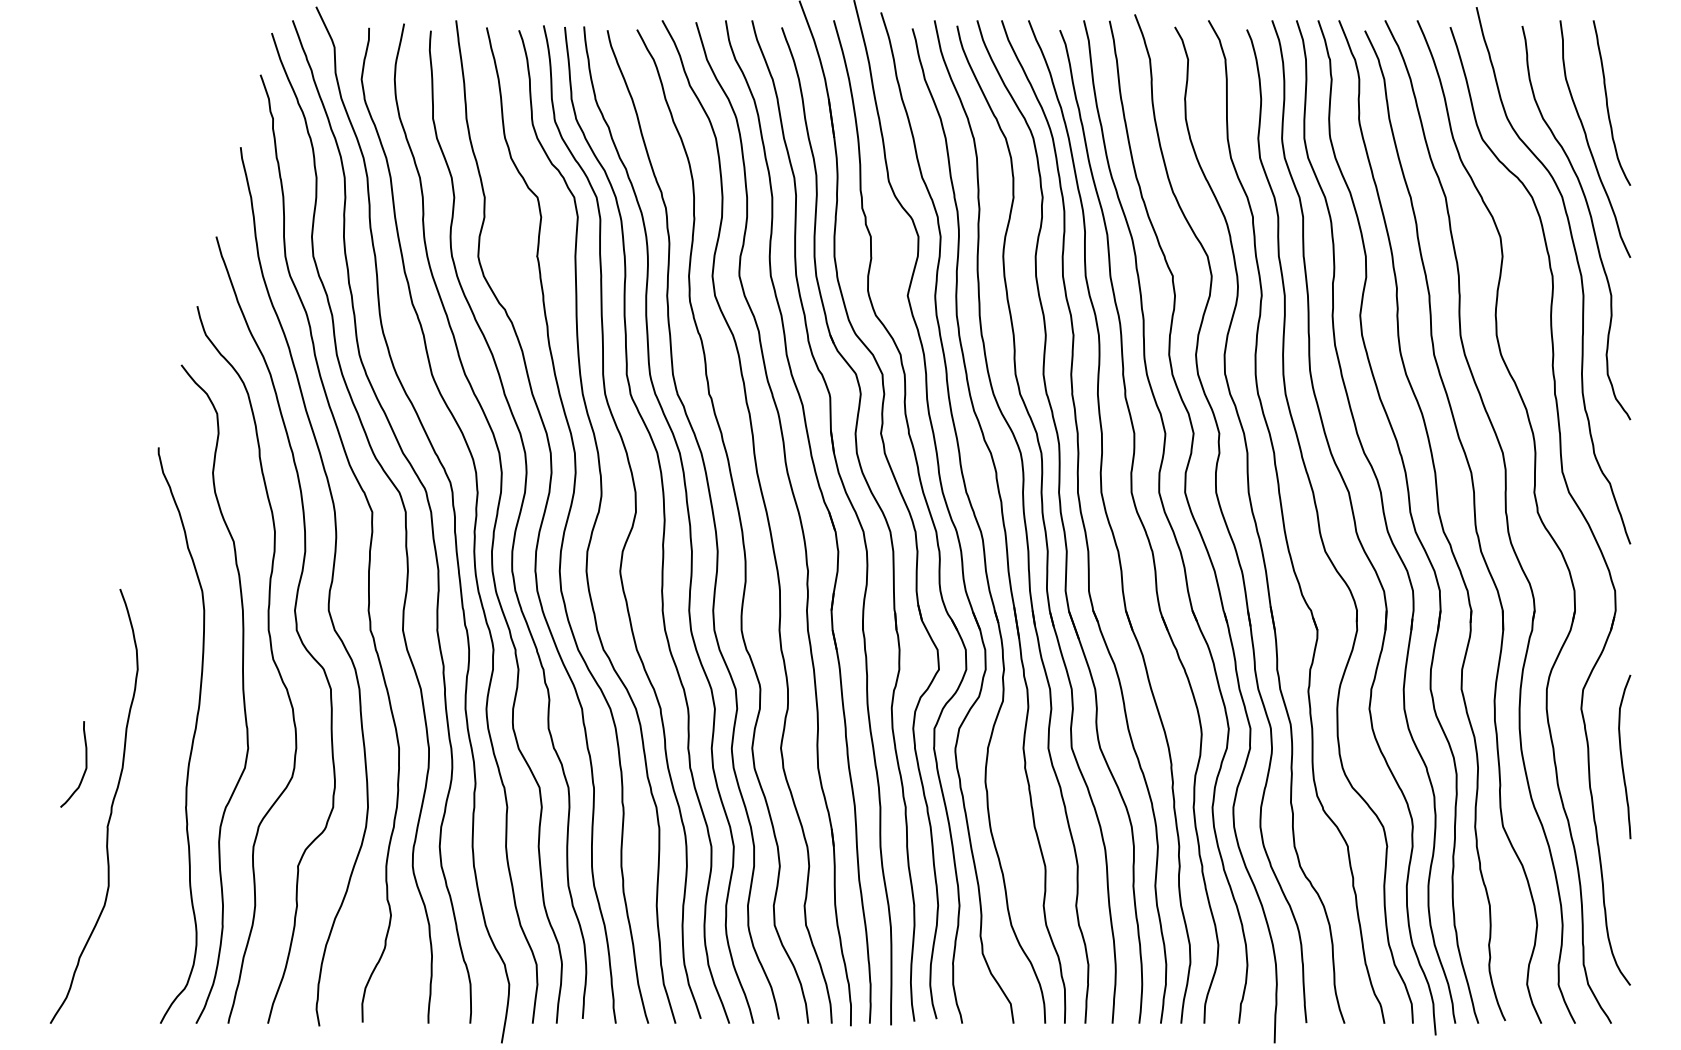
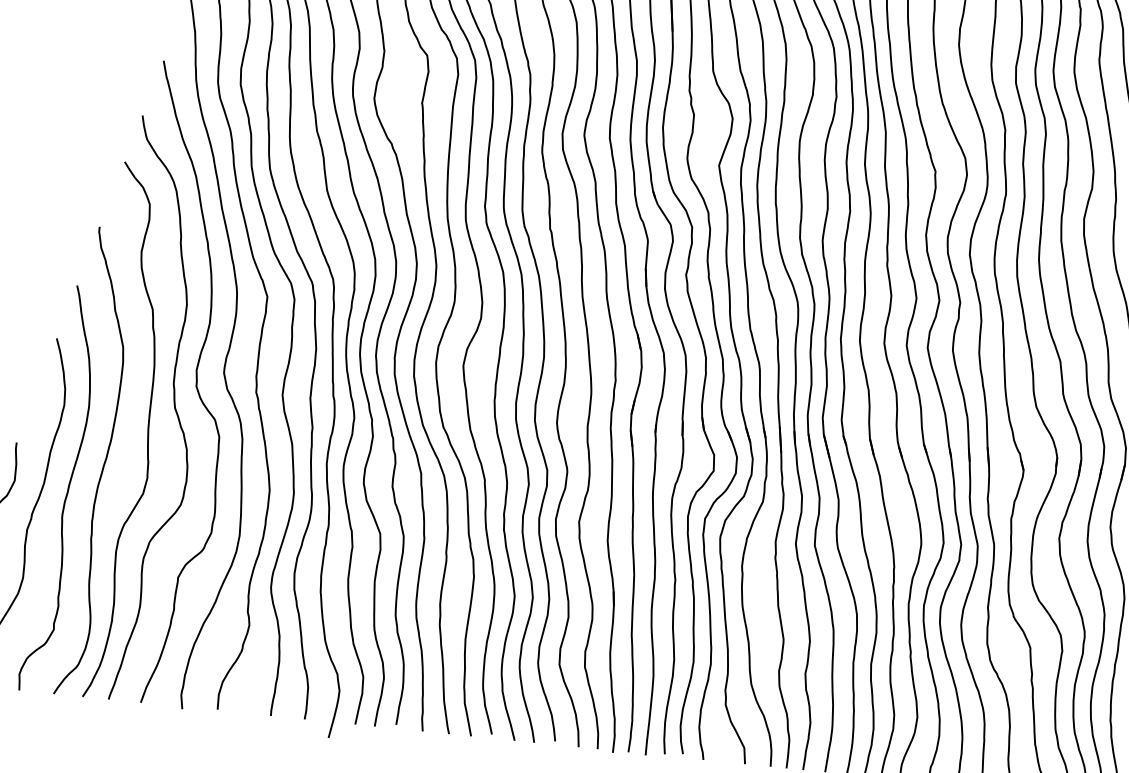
curve: (151, 774) -> (66, 491), added

